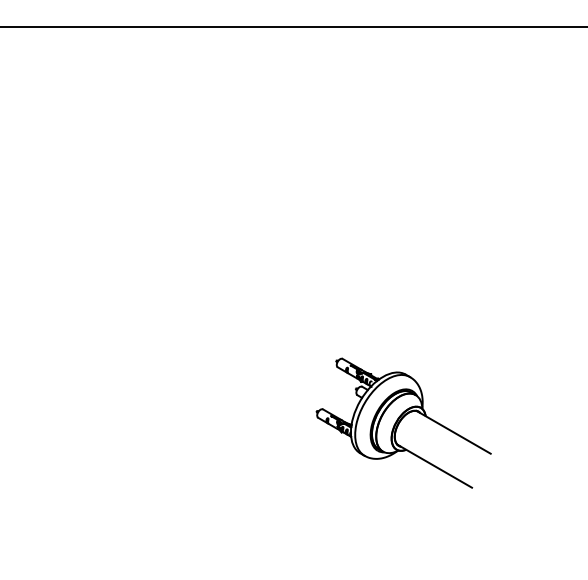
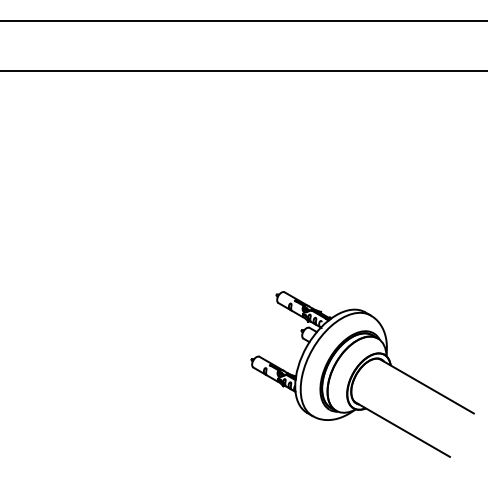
part: (403, 423) -> (362, 374), size x1.67

